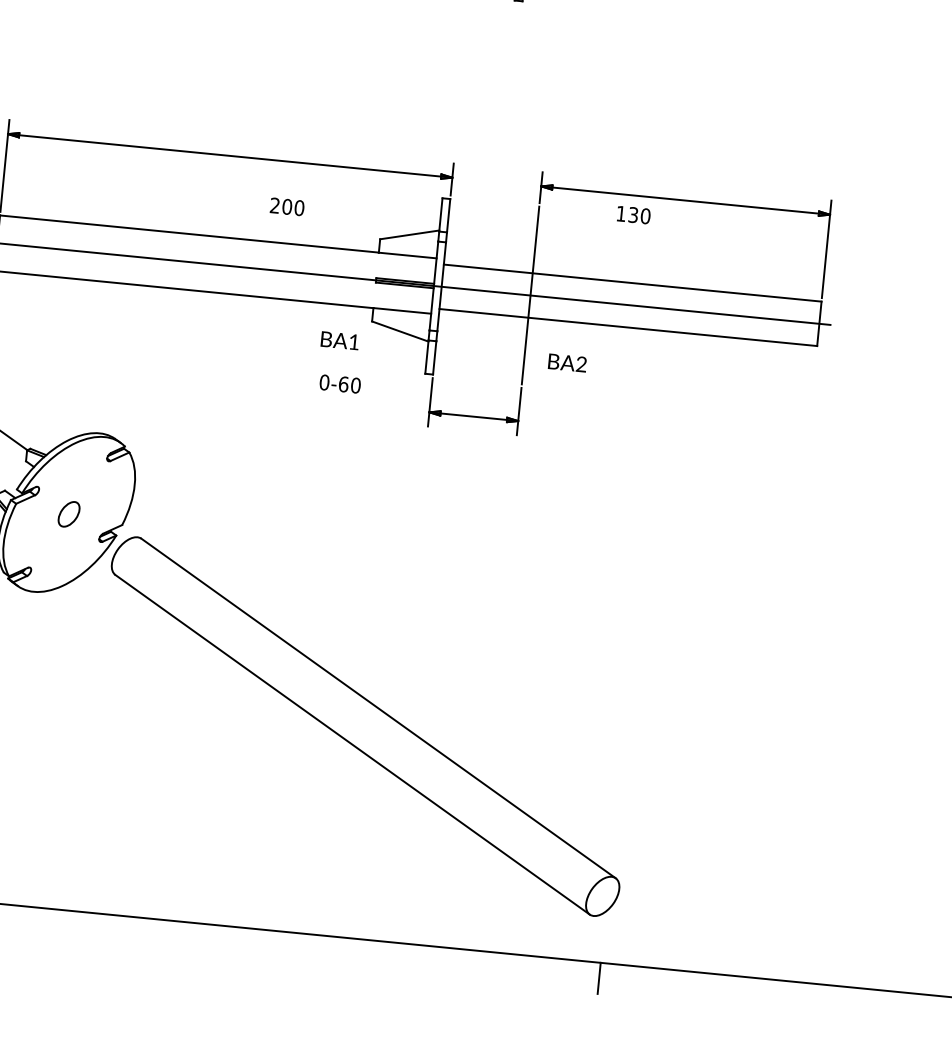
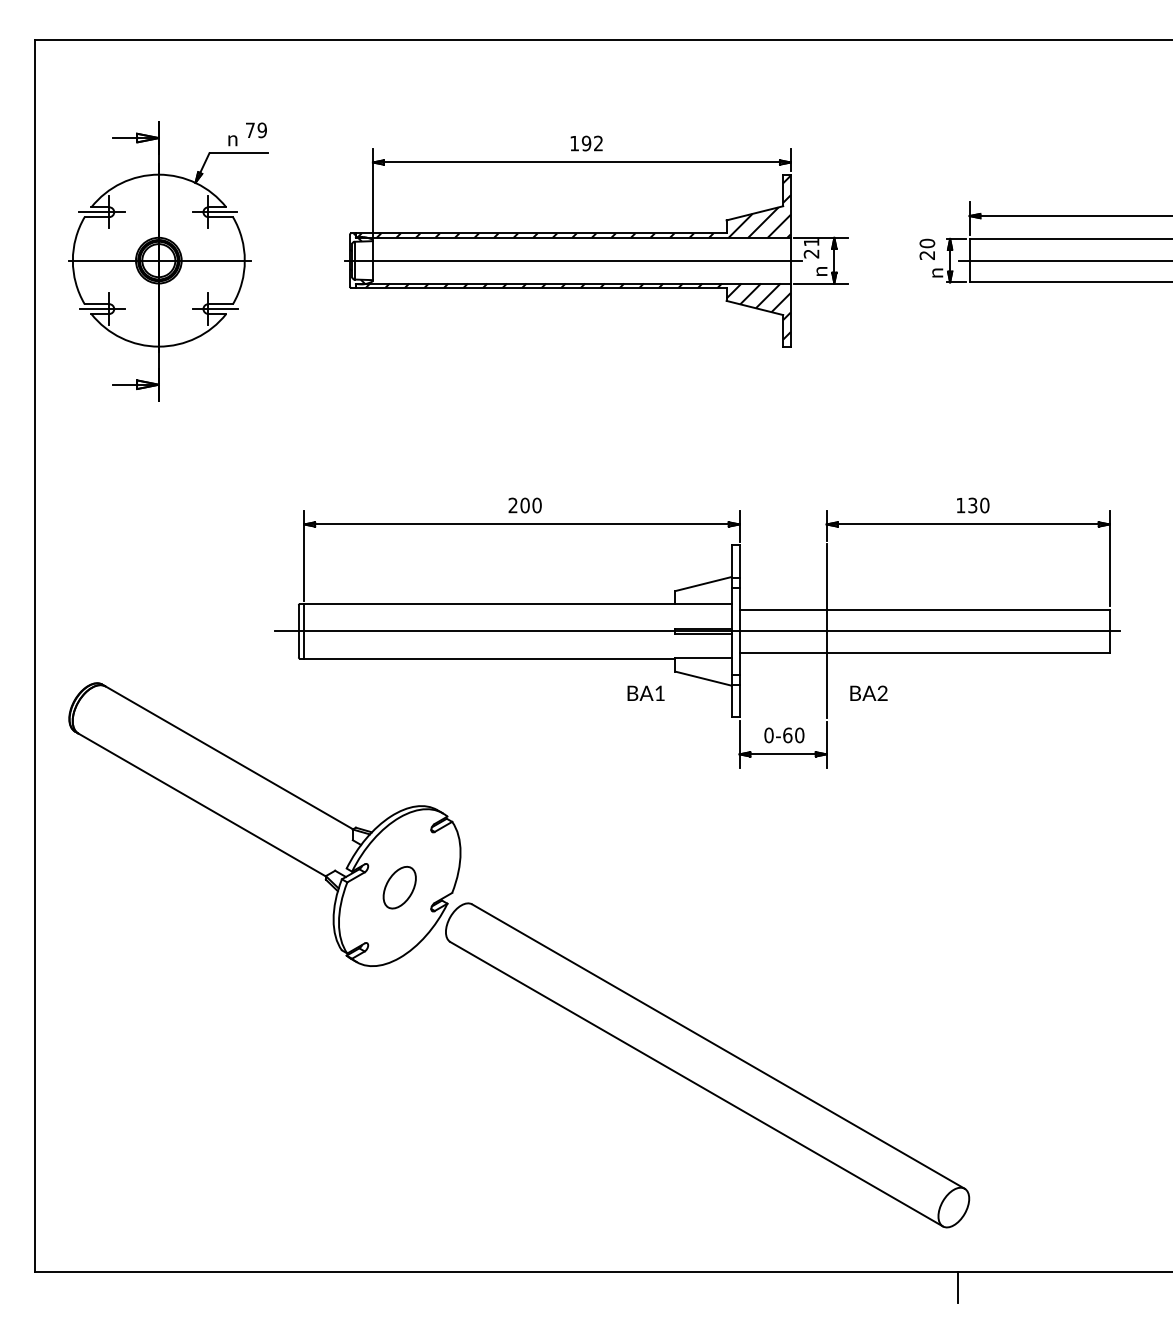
text: (286, 206) -> (524, 505), moved
text: (634, 215) -> (973, 505), moved
text: (340, 384) -> (784, 735), moved
part: (68, 514) -> (399, 887), size x1.67

